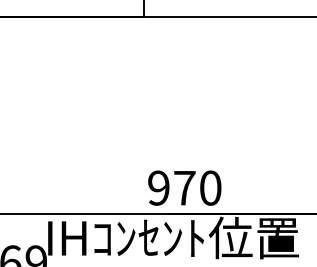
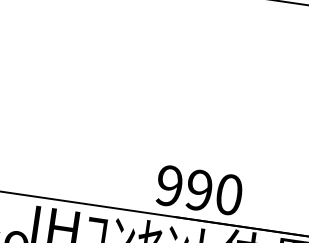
text: (184, 187) -> (199, 189), 970 -> 990

